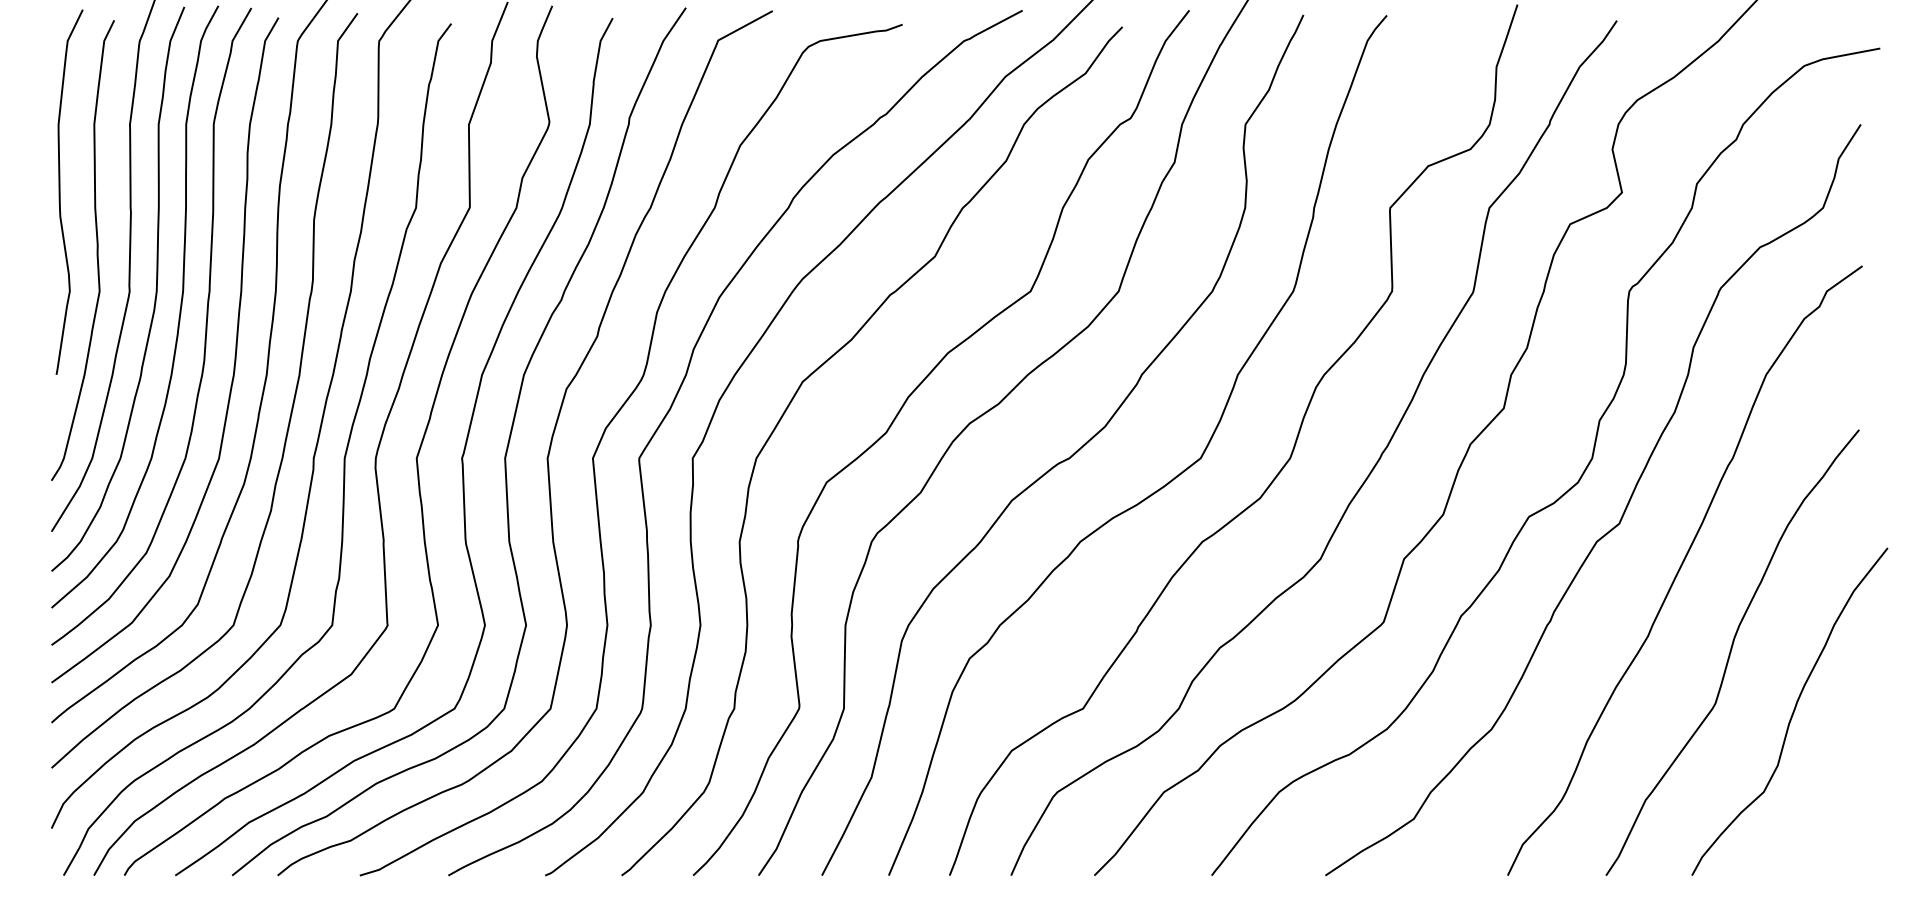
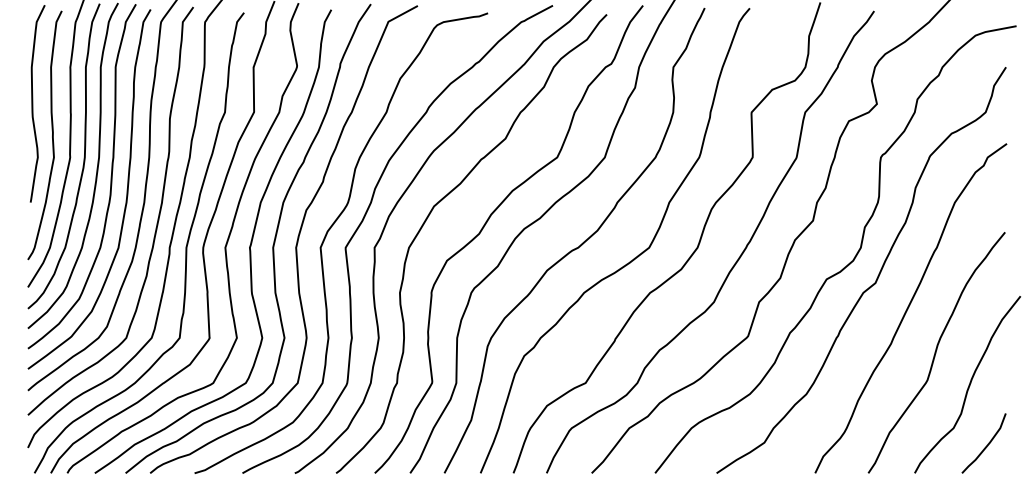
curve: (1824, 824) -> (986, 445), added

